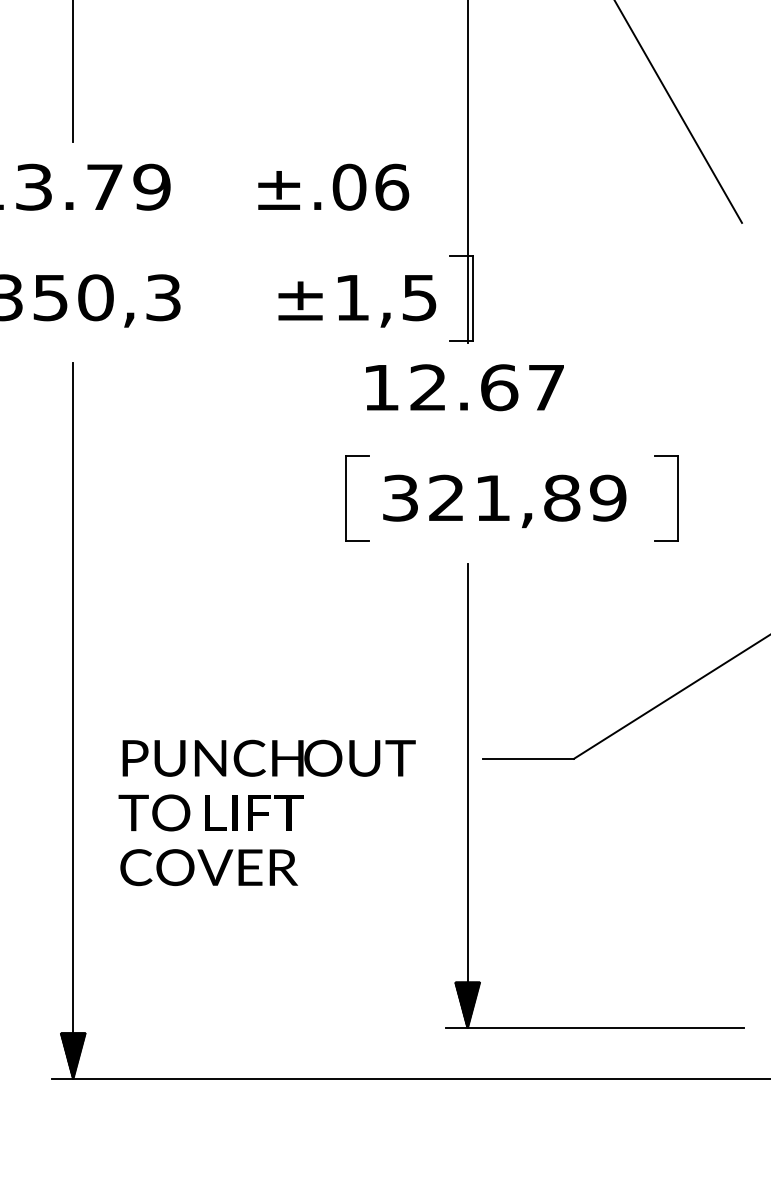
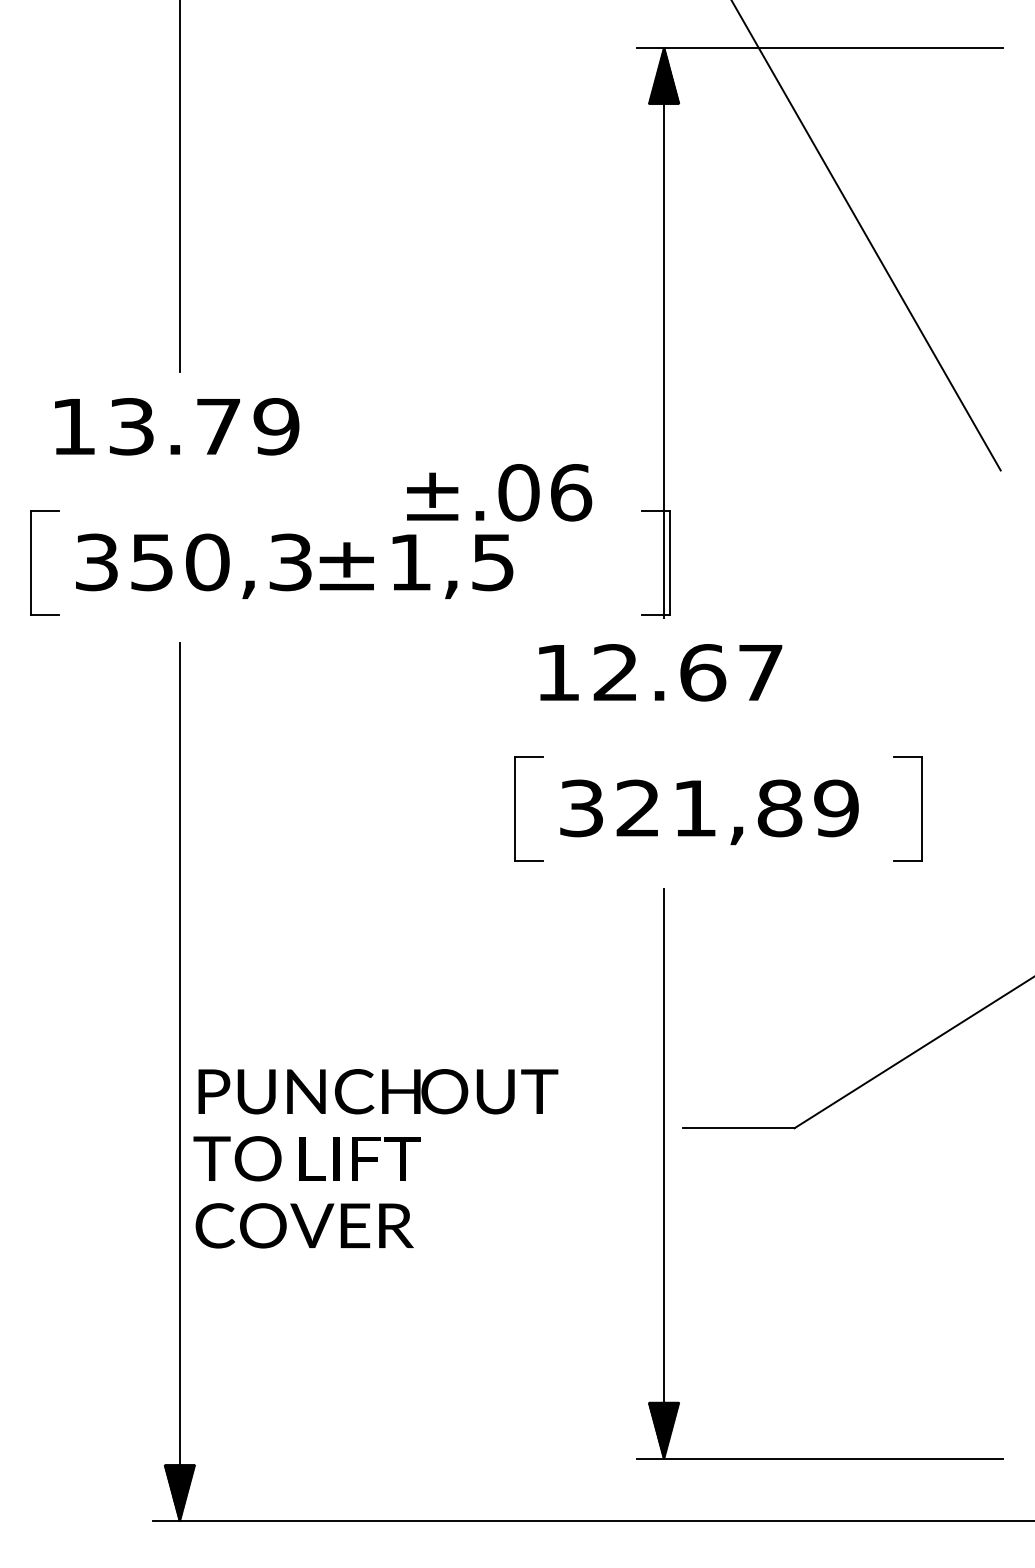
text: (333, 187) -> (499, 492), moved
text: (357, 301) -> (416, 566), moved
text: (266, 812) -> (375, 1158), moved

